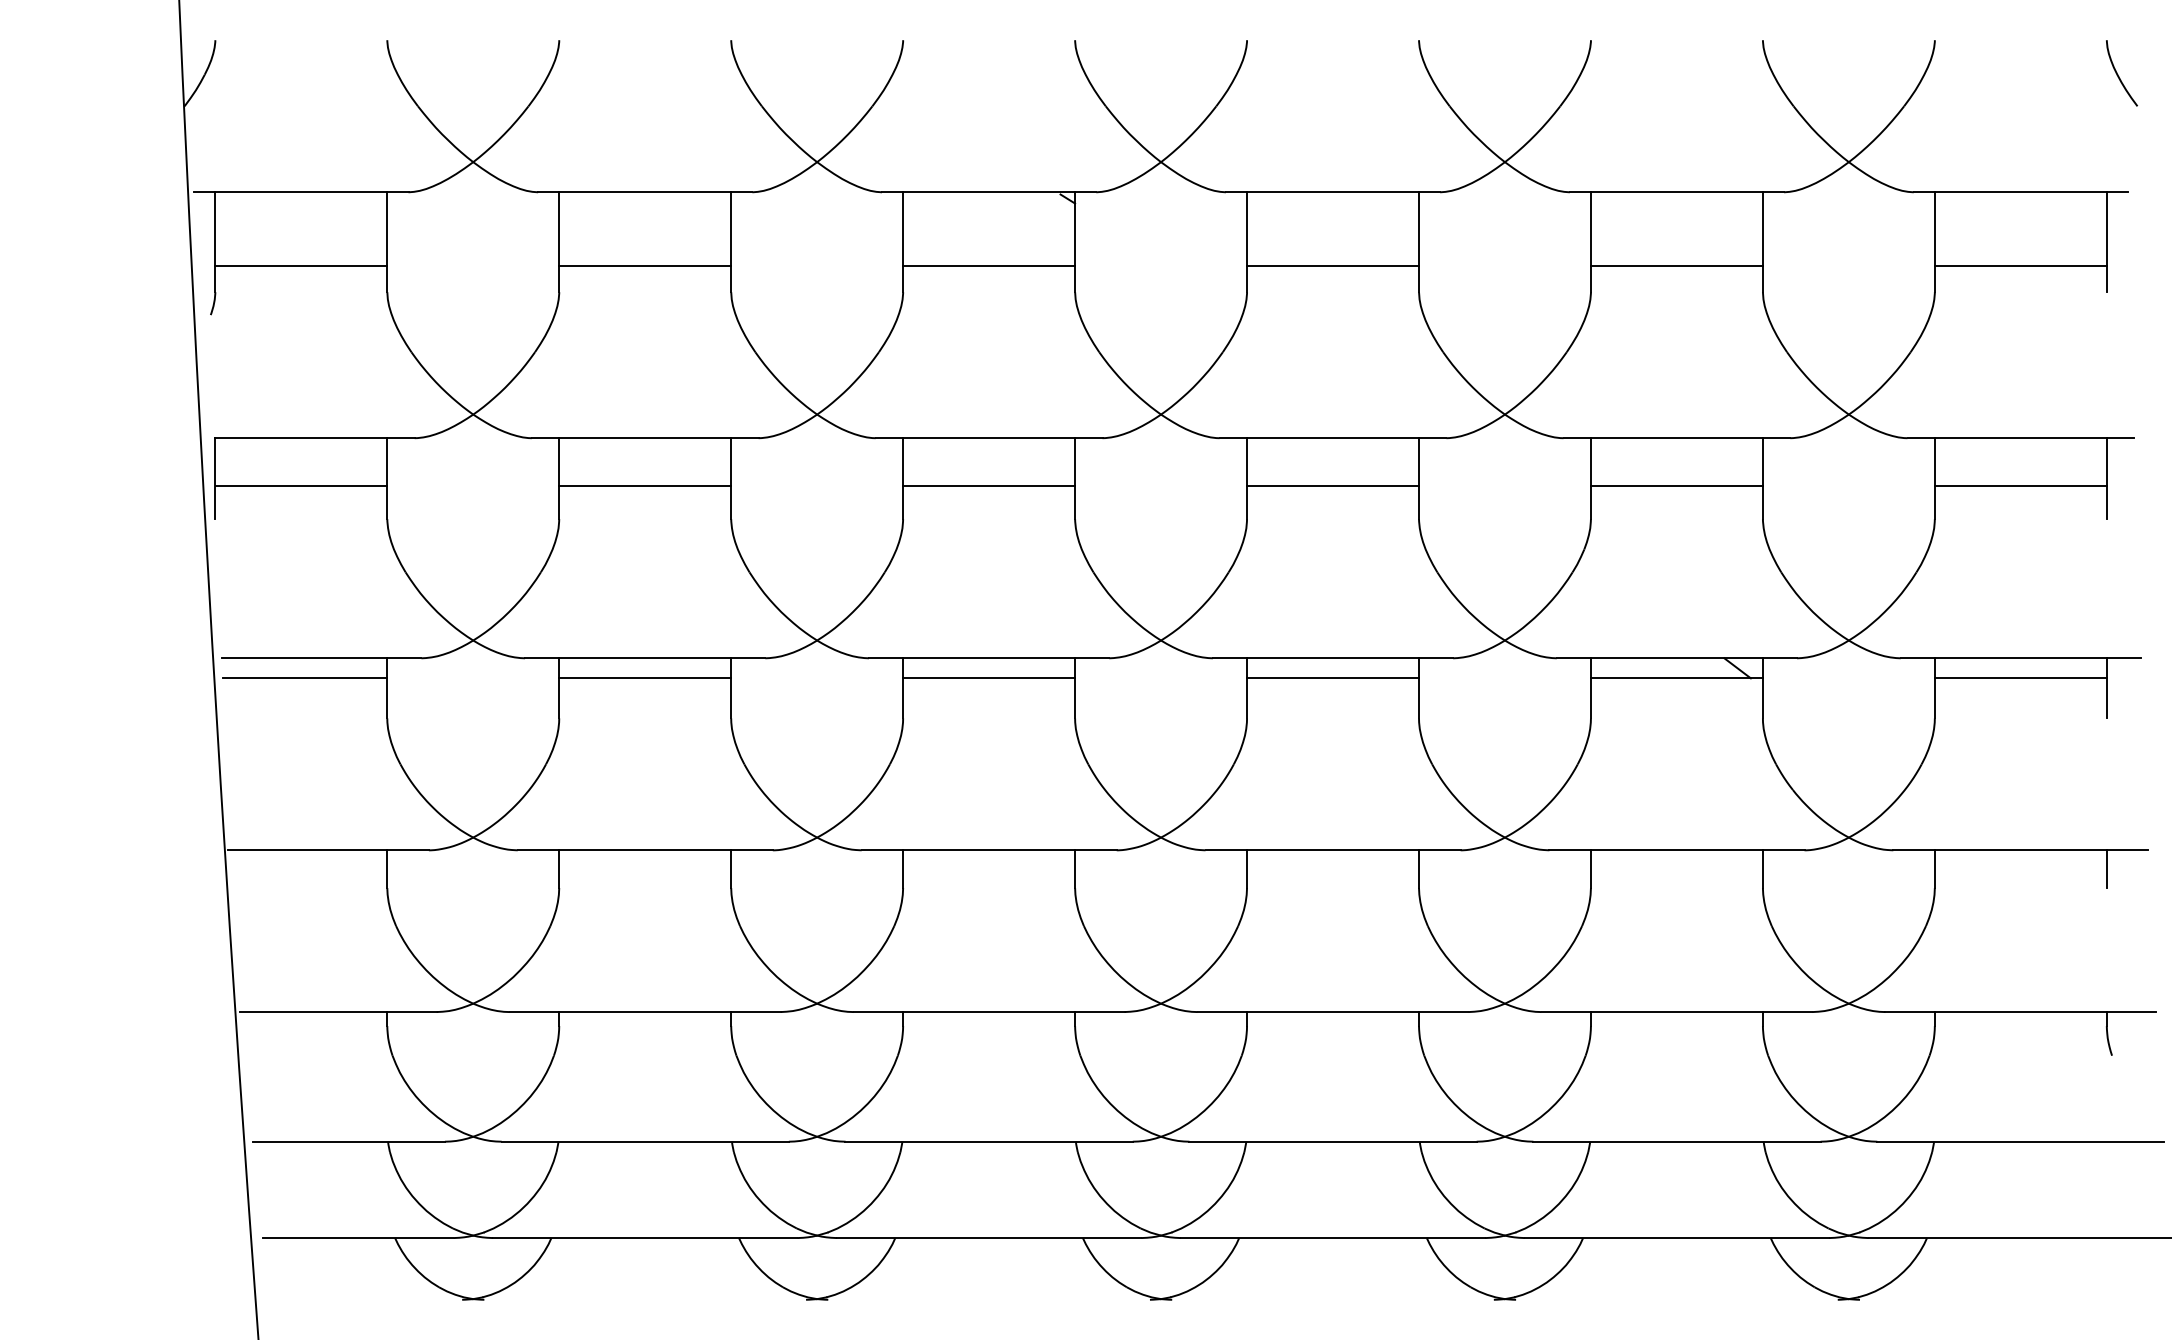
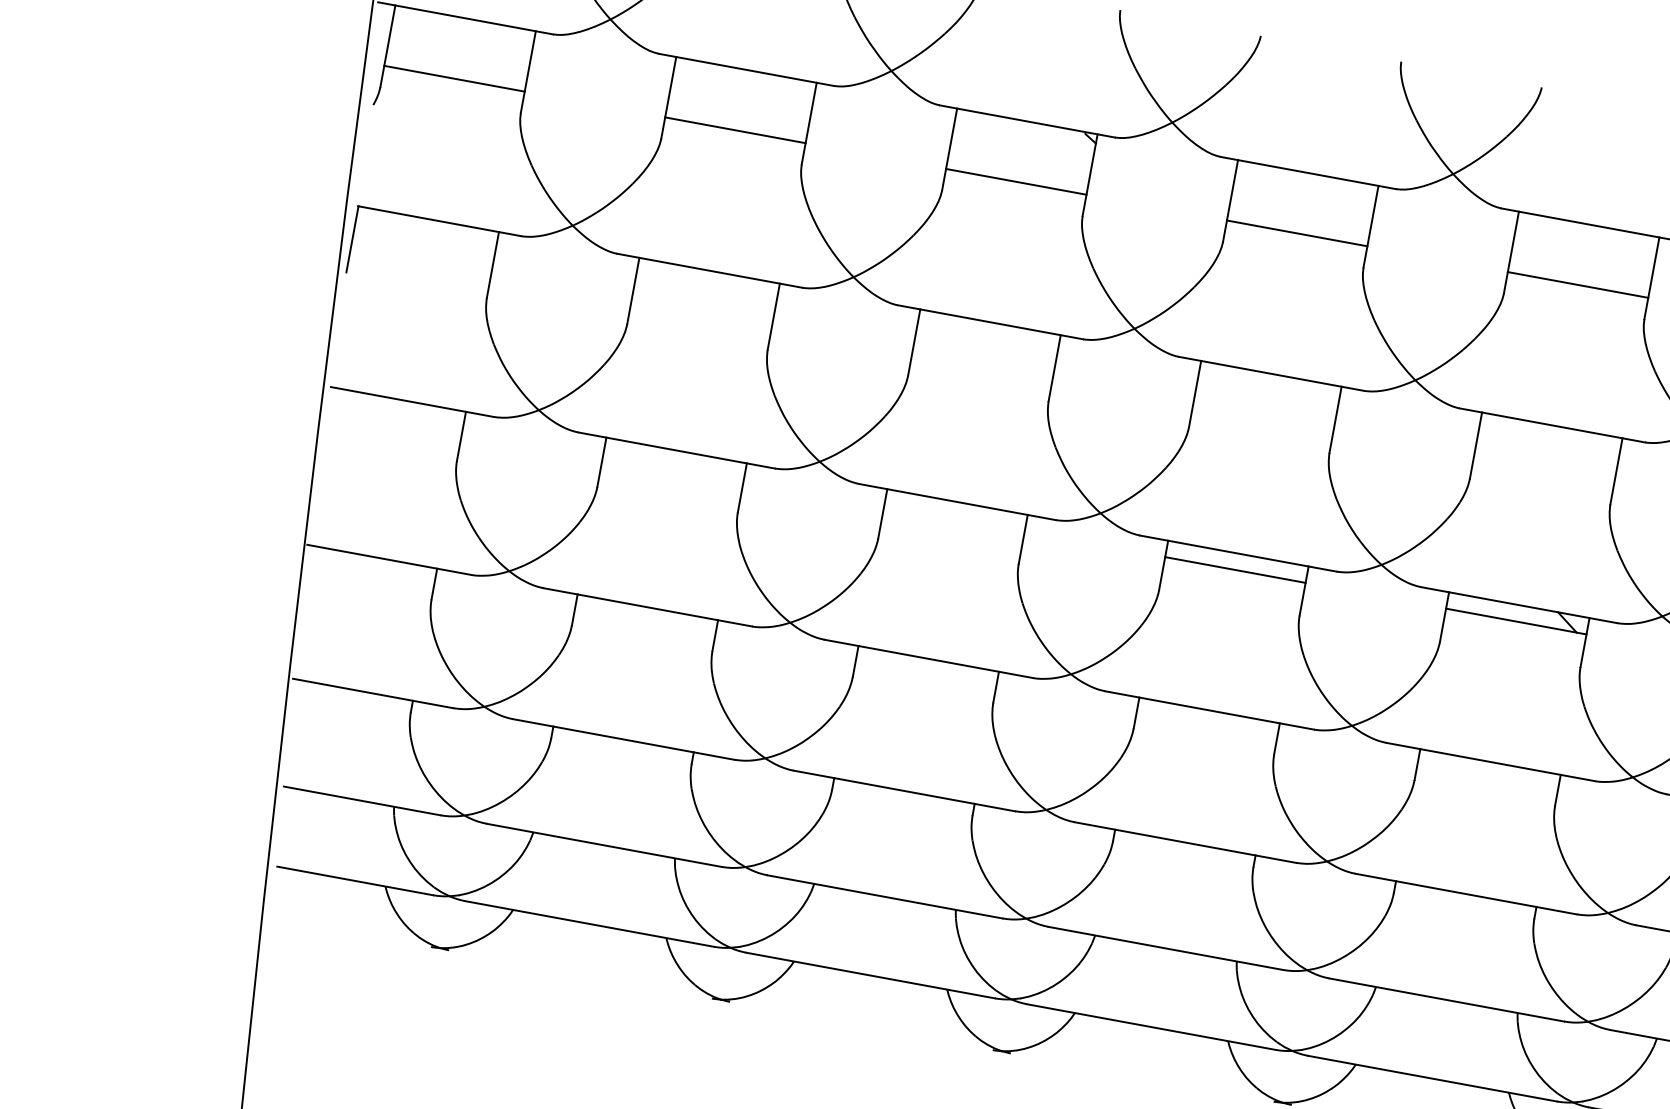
line: (301, 486) -> (421, 258), removed
line: (645, 486) -> (702, 310), removed
line: (989, 486) -> (983, 361), removed
line: (1333, 486) -> (1264, 413), removed
line: (1676, 486) -> (1544, 464), removed
line: (304, 678) -> (395, 415), removed
line: (645, 678) -> (673, 467), removed
line: (989, 678) -> (954, 518), removed

